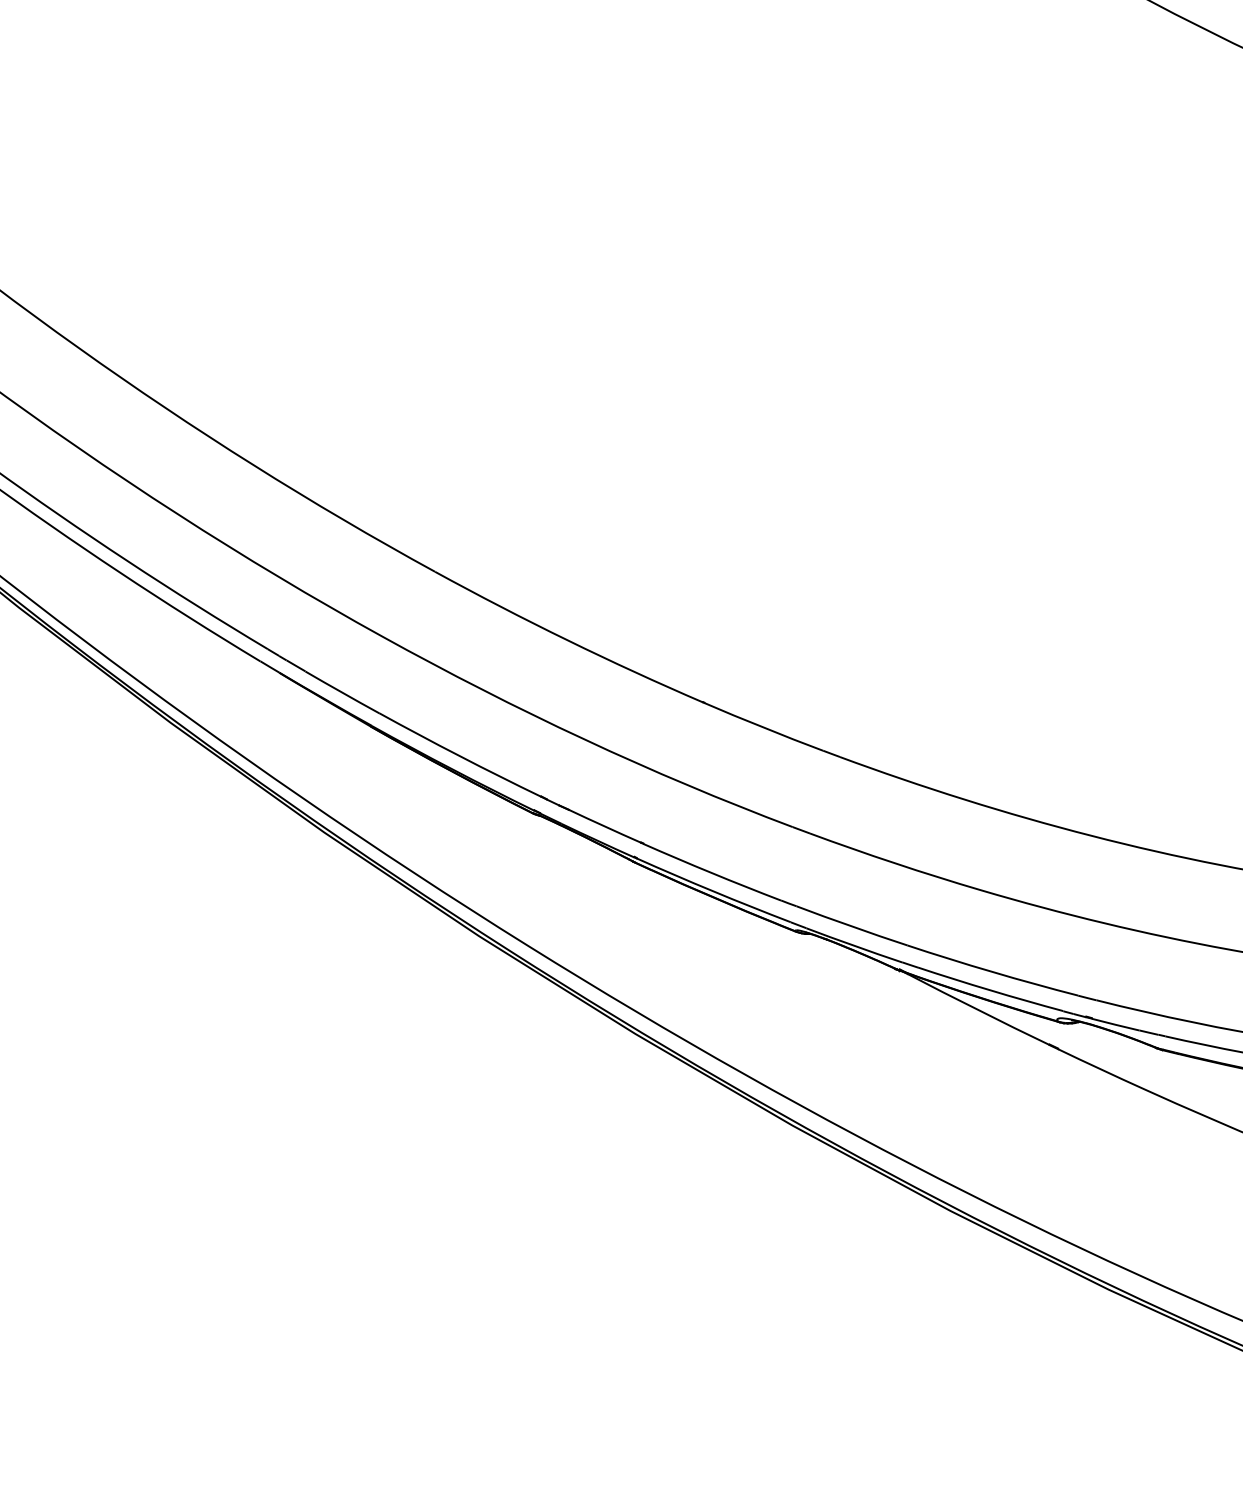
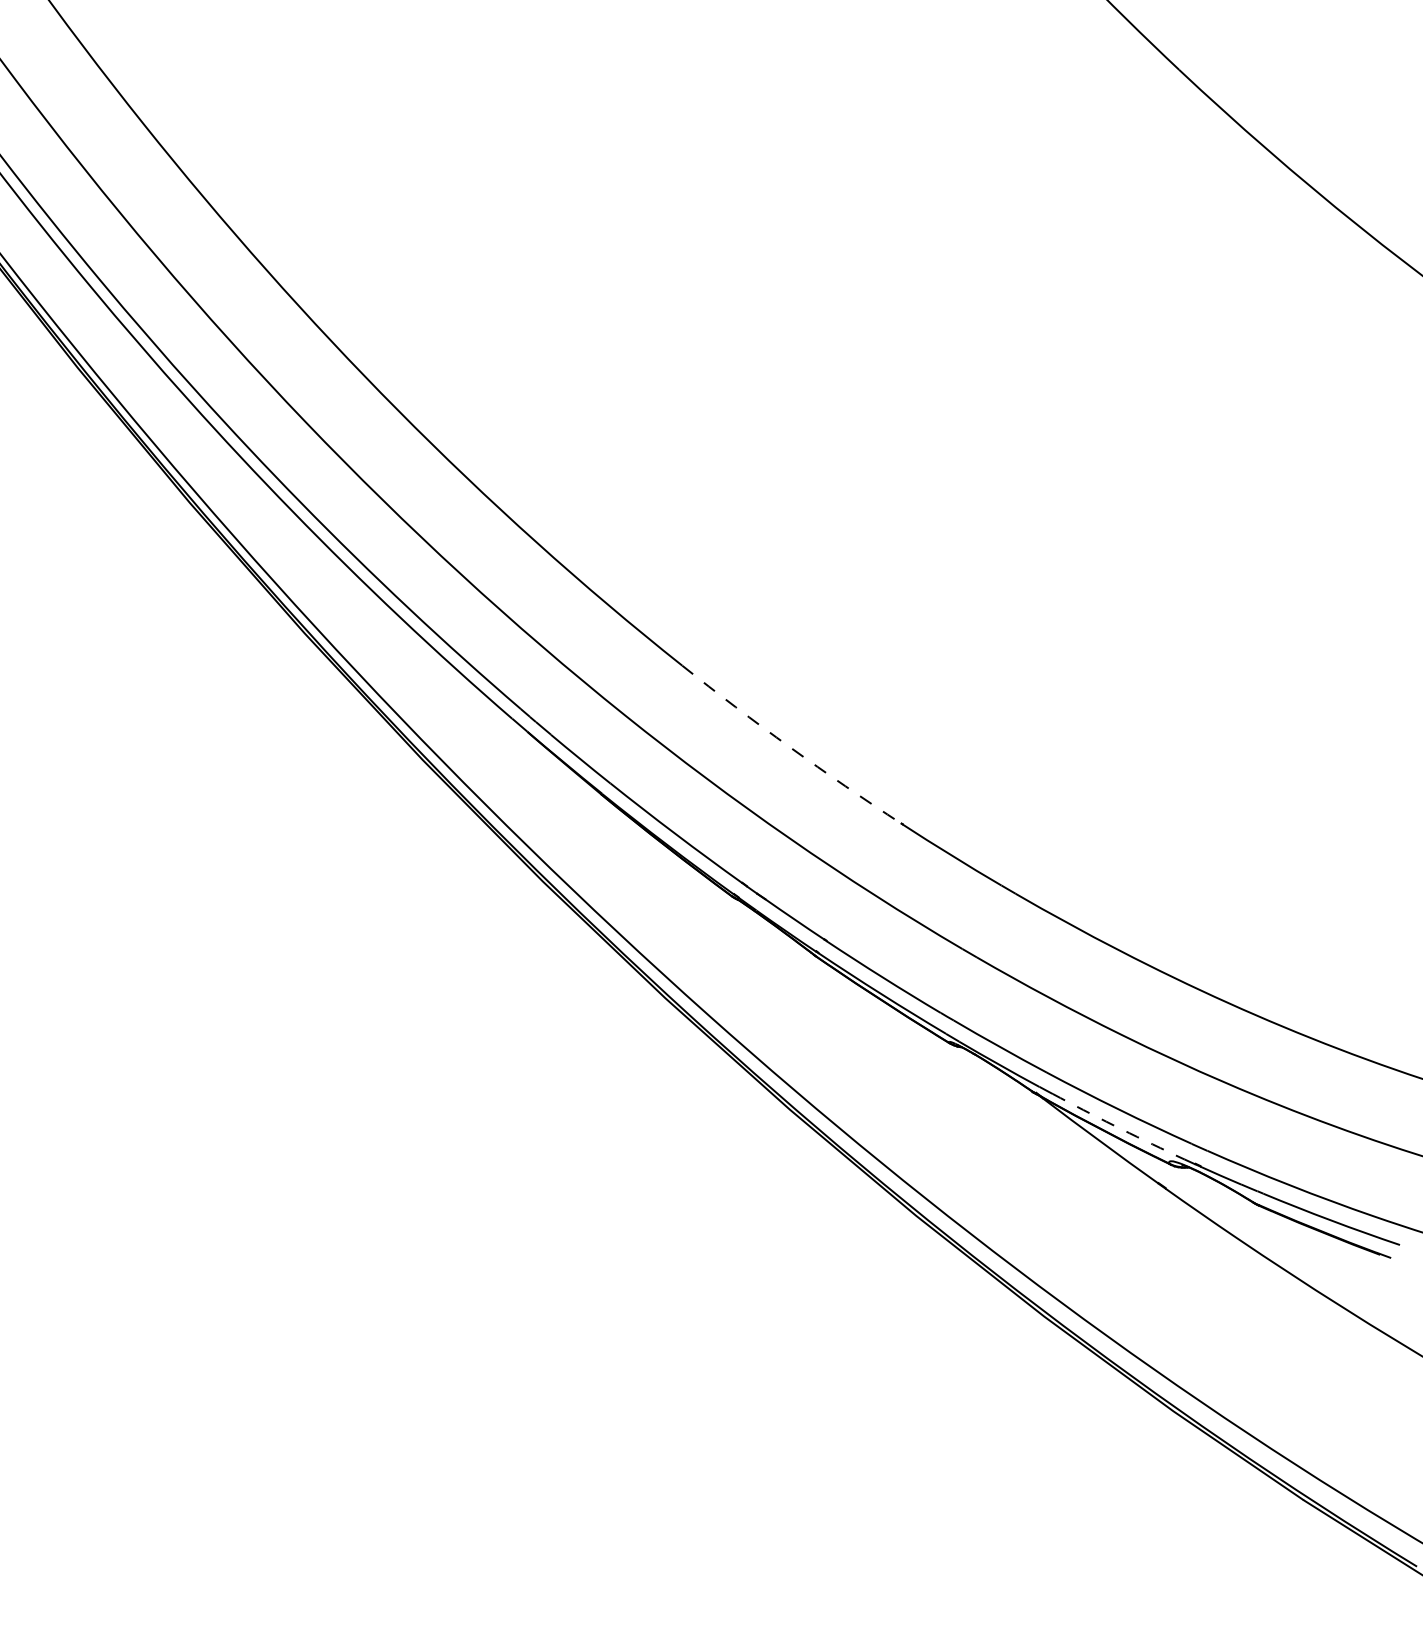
arc: (568, 640) -> (790, 747), solid -> dashed
arc: (989, 990) -> (1113, 1125), solid -> dashed

